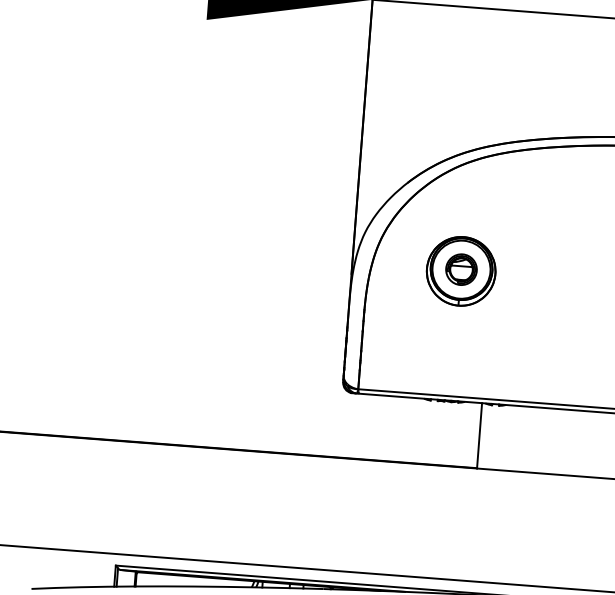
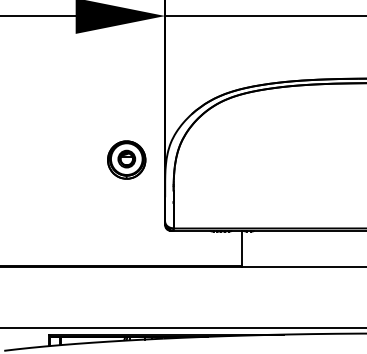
part: (460, 270) -> (126, 159), moved

